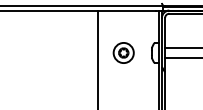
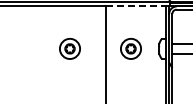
line: (126, 10) -> (133, 6), solid -> dashed
part: (62, 52) -> (69, 48), added

